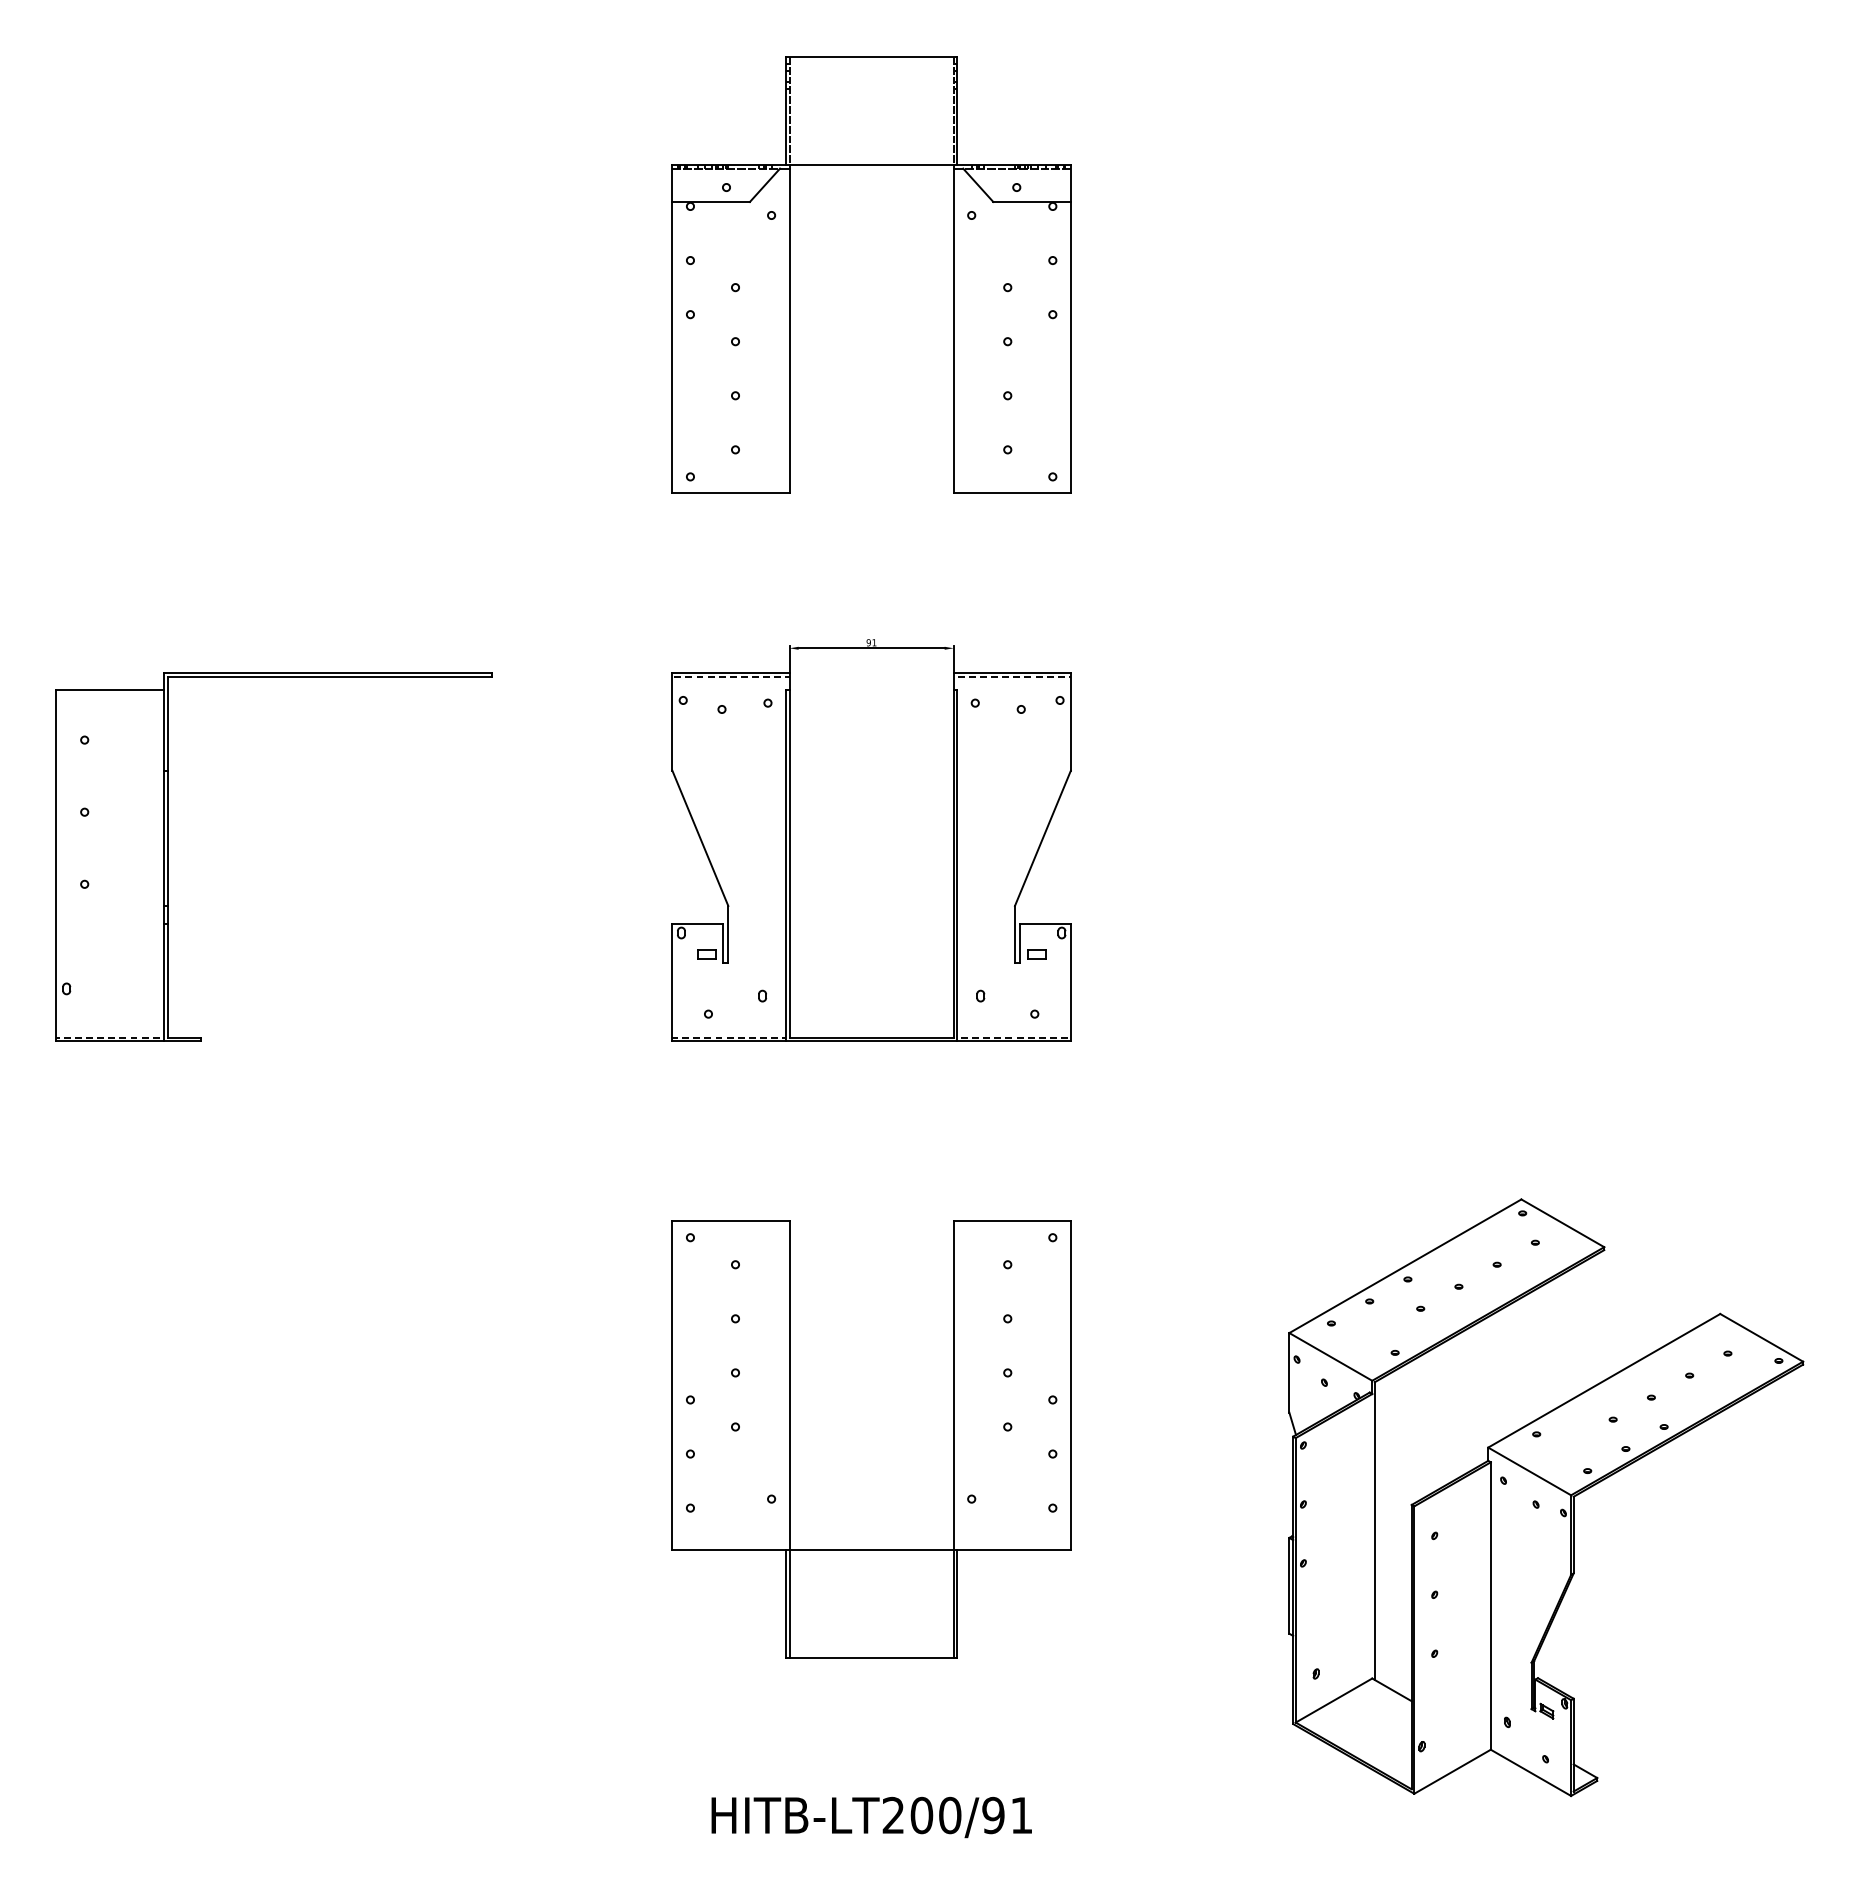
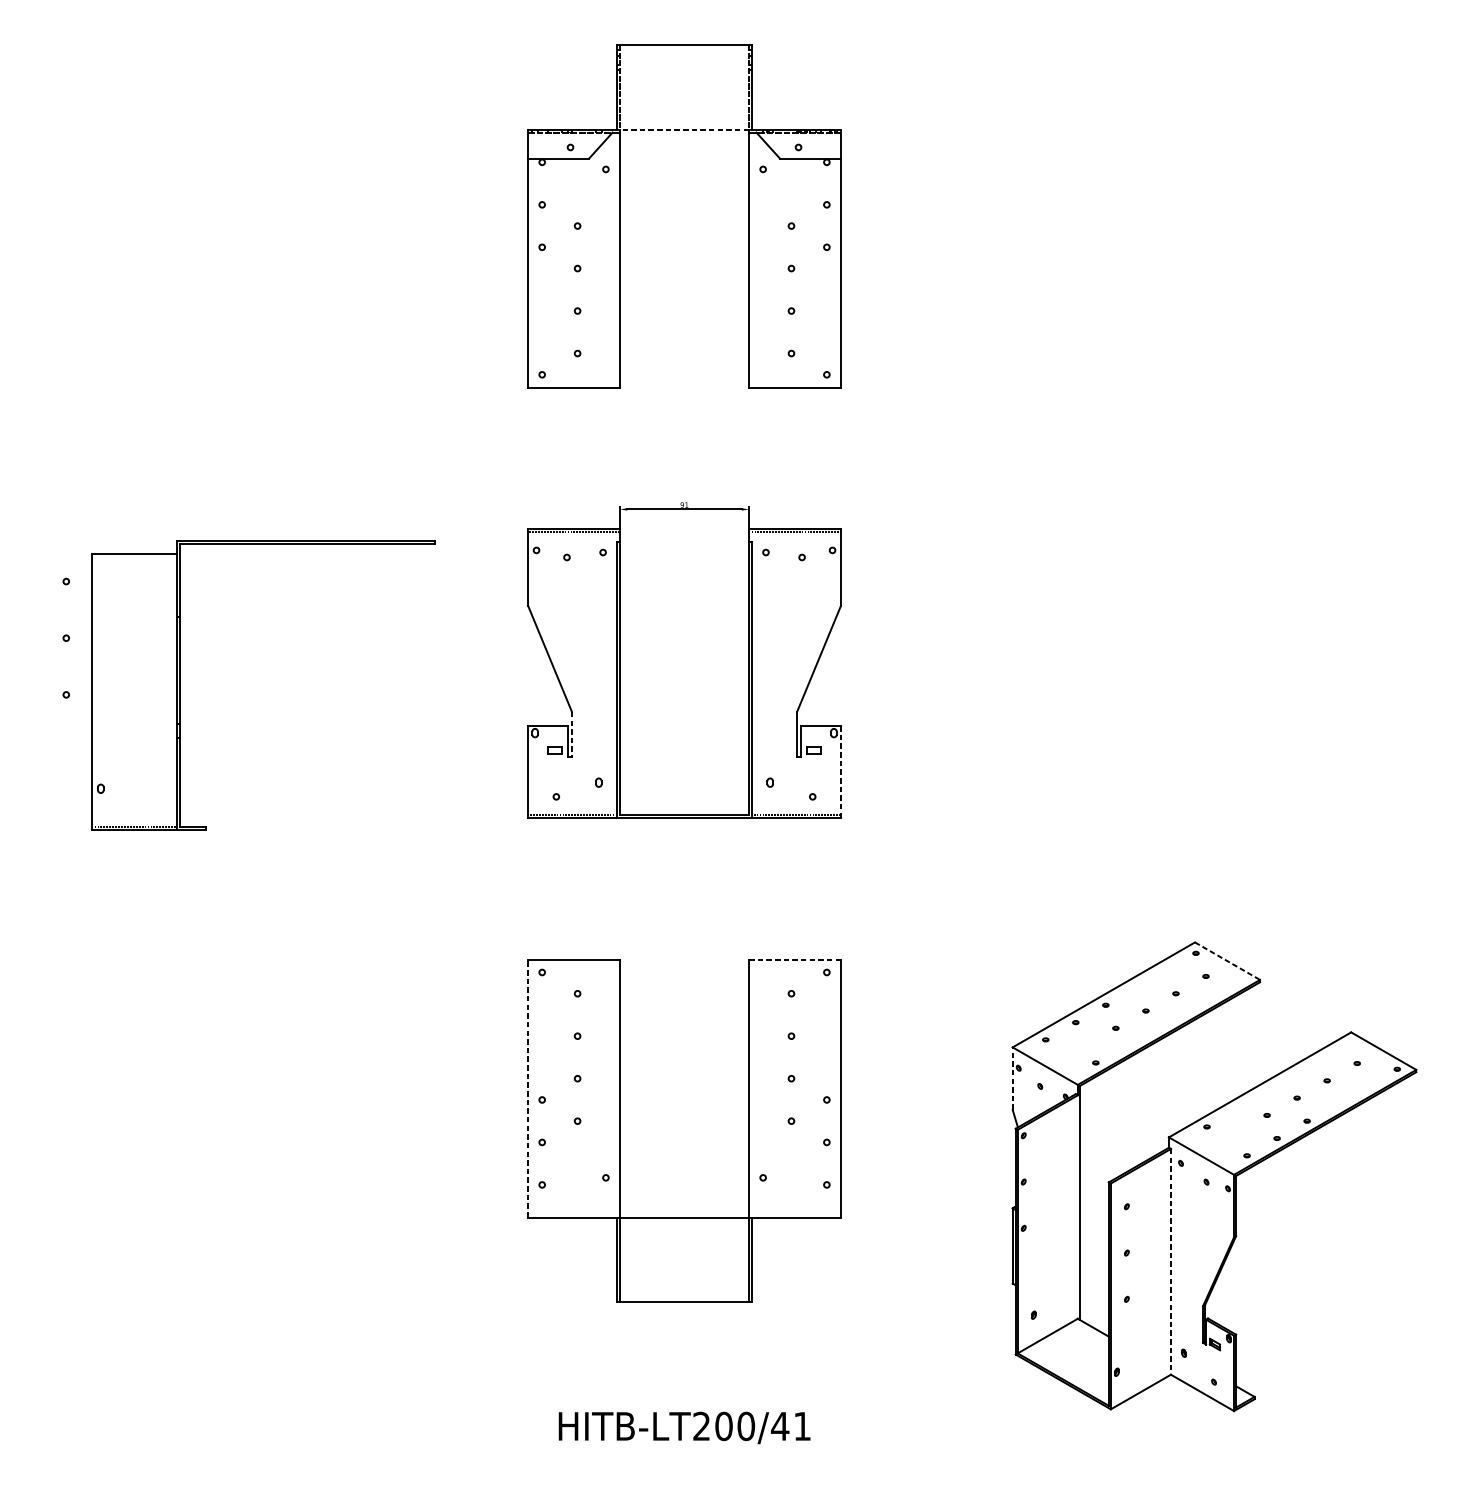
line: (871, 165) -> (684, 130), solid -> dashed
part: (168, 856) -> (180, 684), moved
line: (728, 934) -> (572, 734), solid -> dashed
line: (1070, 982) -> (840, 771), solid -> dashed
line: (1012, 1221) -> (795, 959), solid -> dashed
line: (1562, 1223) -> (1227, 961), solid -> dashed
line: (1289, 1372) -> (1012, 1078), solid -> dashed
line: (672, 1385) -> (528, 1088), solid -> dashed
line: (1490, 1606) -> (1170, 1262), solid -> dashed
text: (993, 1815) -> (780, 1426), HITB-LT200/91 -> HITB-LT200/41

